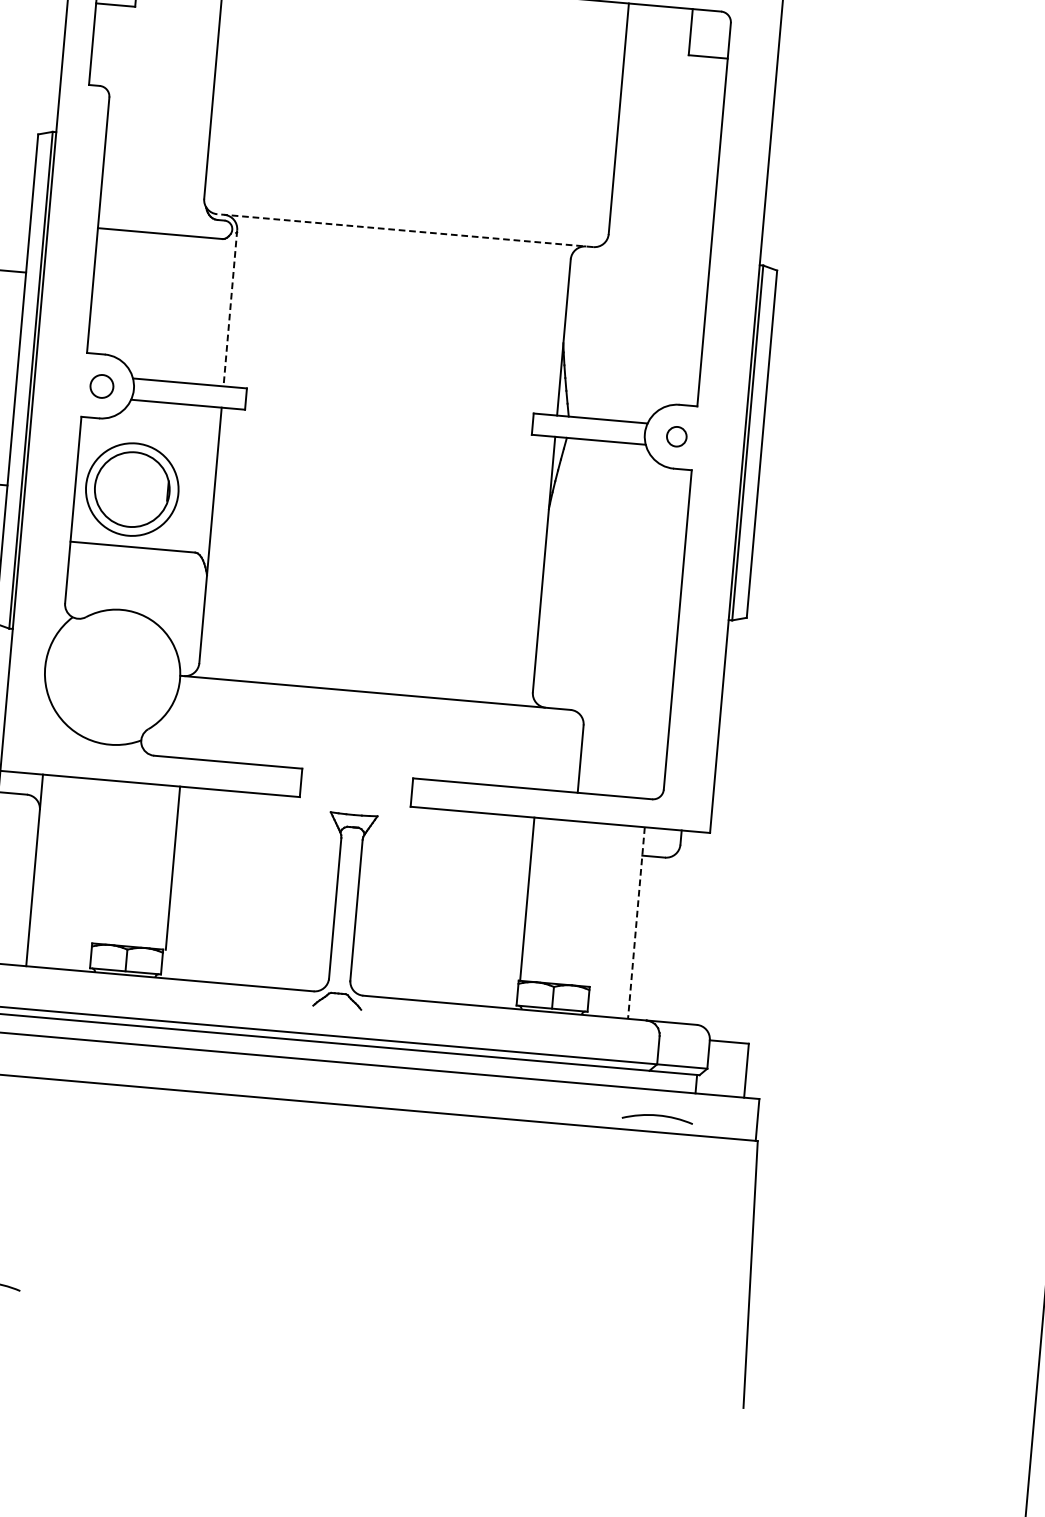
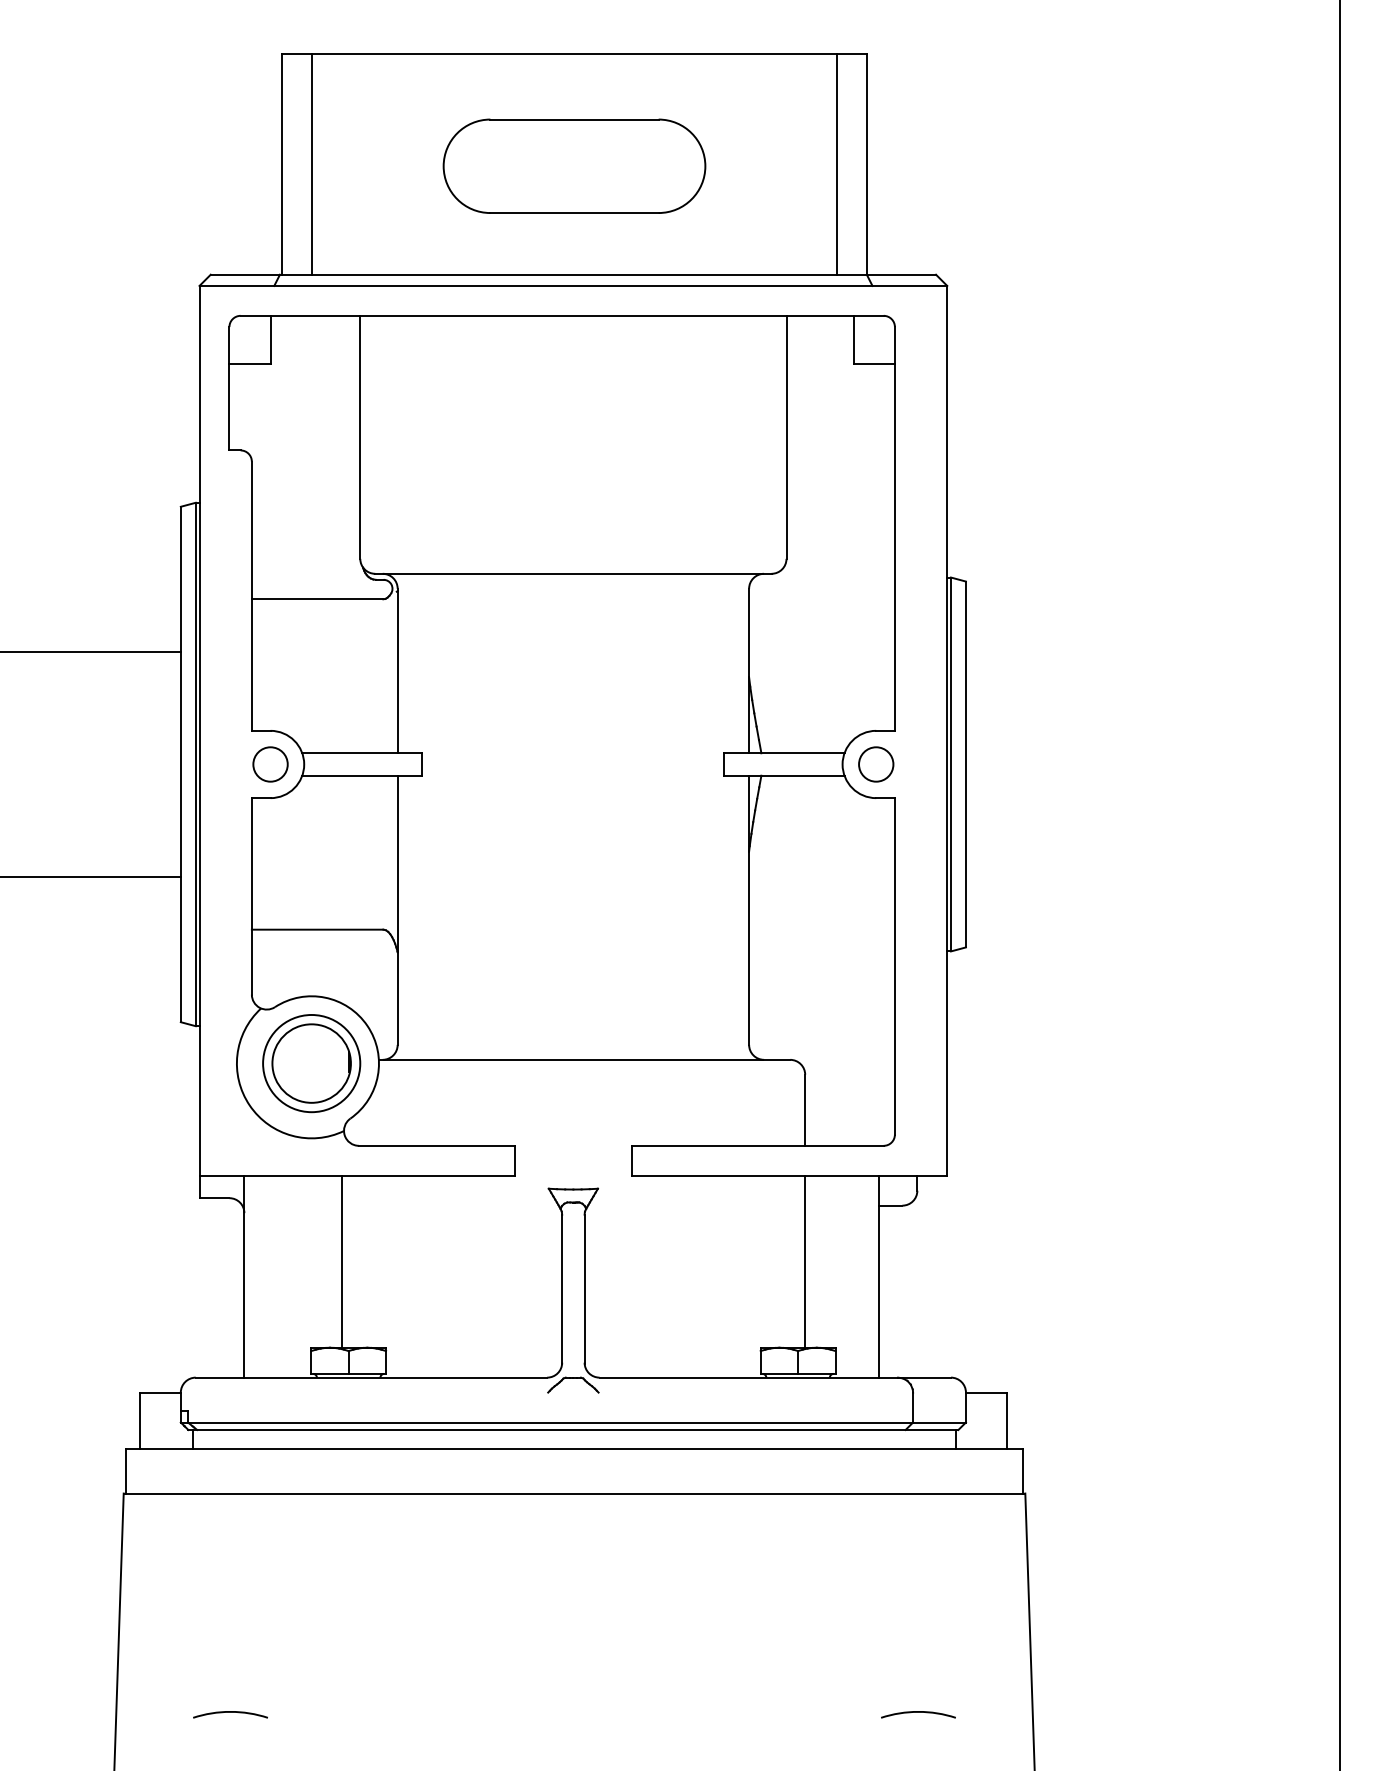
line: (404, 230) -> (572, 573), dashed -> solid
line: (230, 308) -> (397, 671), dashed -> solid
circle: (101, 386) -> (270, 764), size x1.43
circle: (677, 436) -> (876, 764), size x1.67
part: (132, 489) -> (311, 1063), moved
line: (172, 867) -> (341, 1261), moved
line: (527, 899) -> (805, 1261), moved
line: (636, 922) -> (878, 1276), dashed -> solid
arc: (657, 1116) -> (918, 1712), moved

